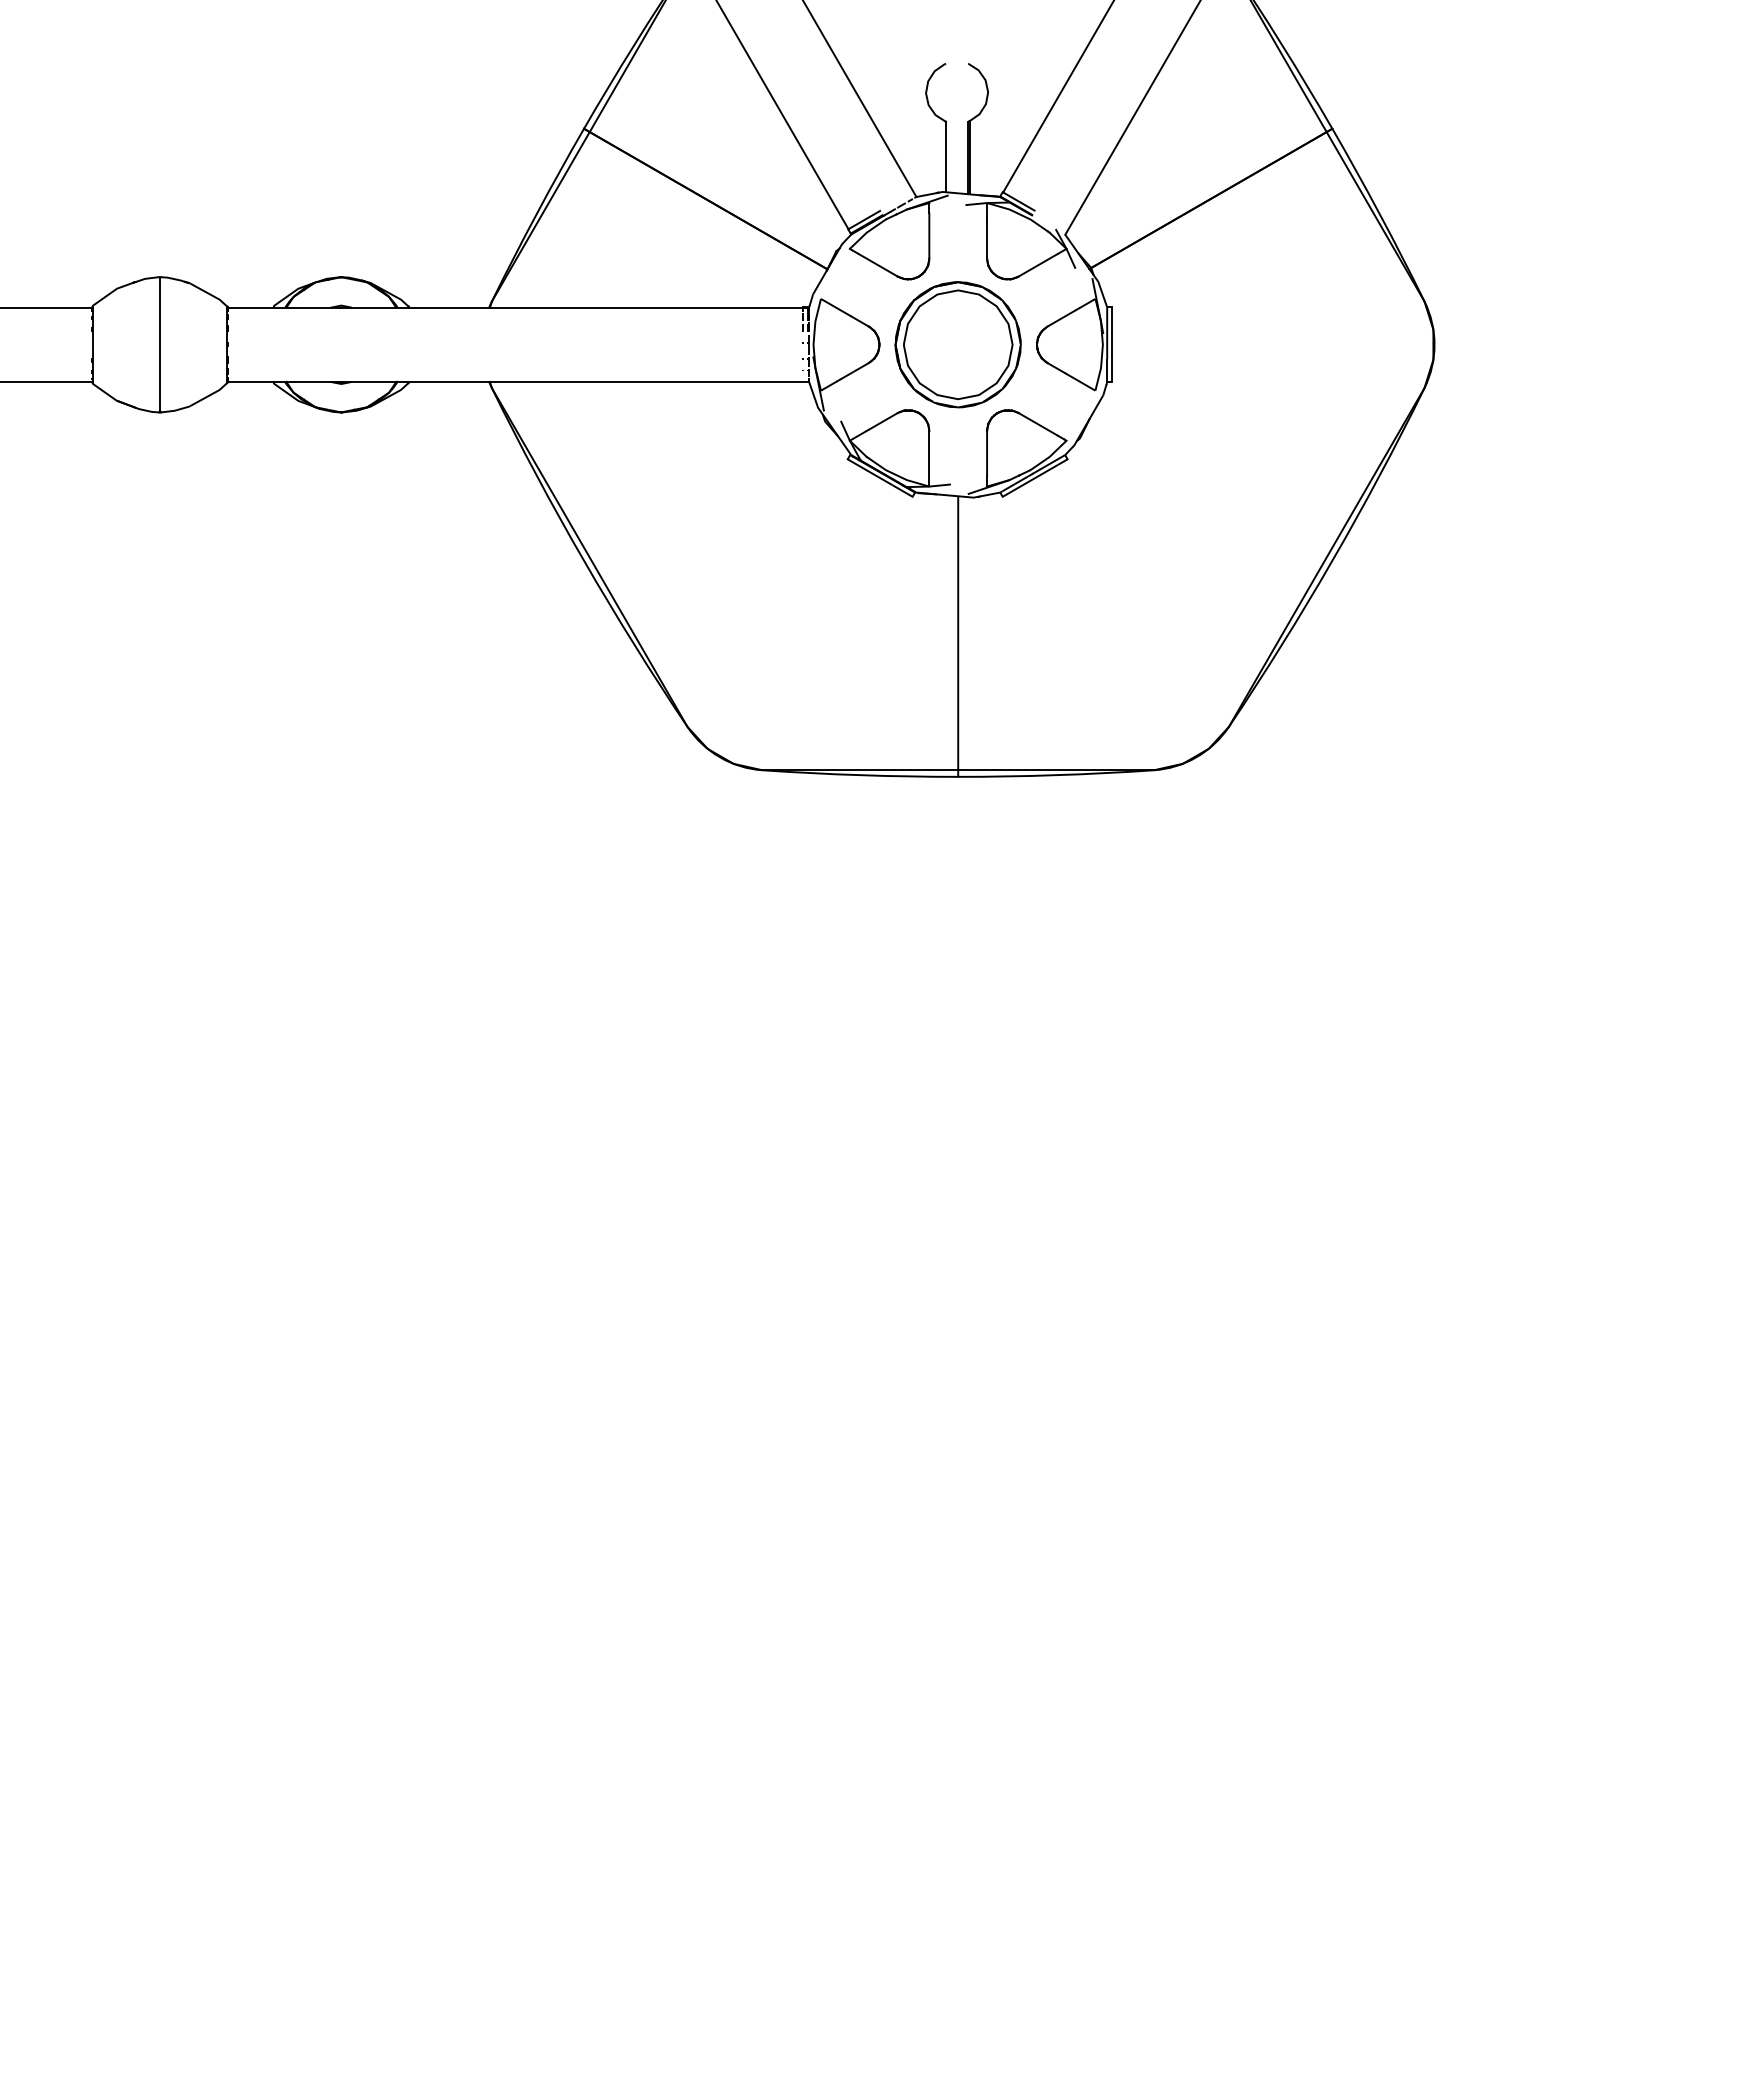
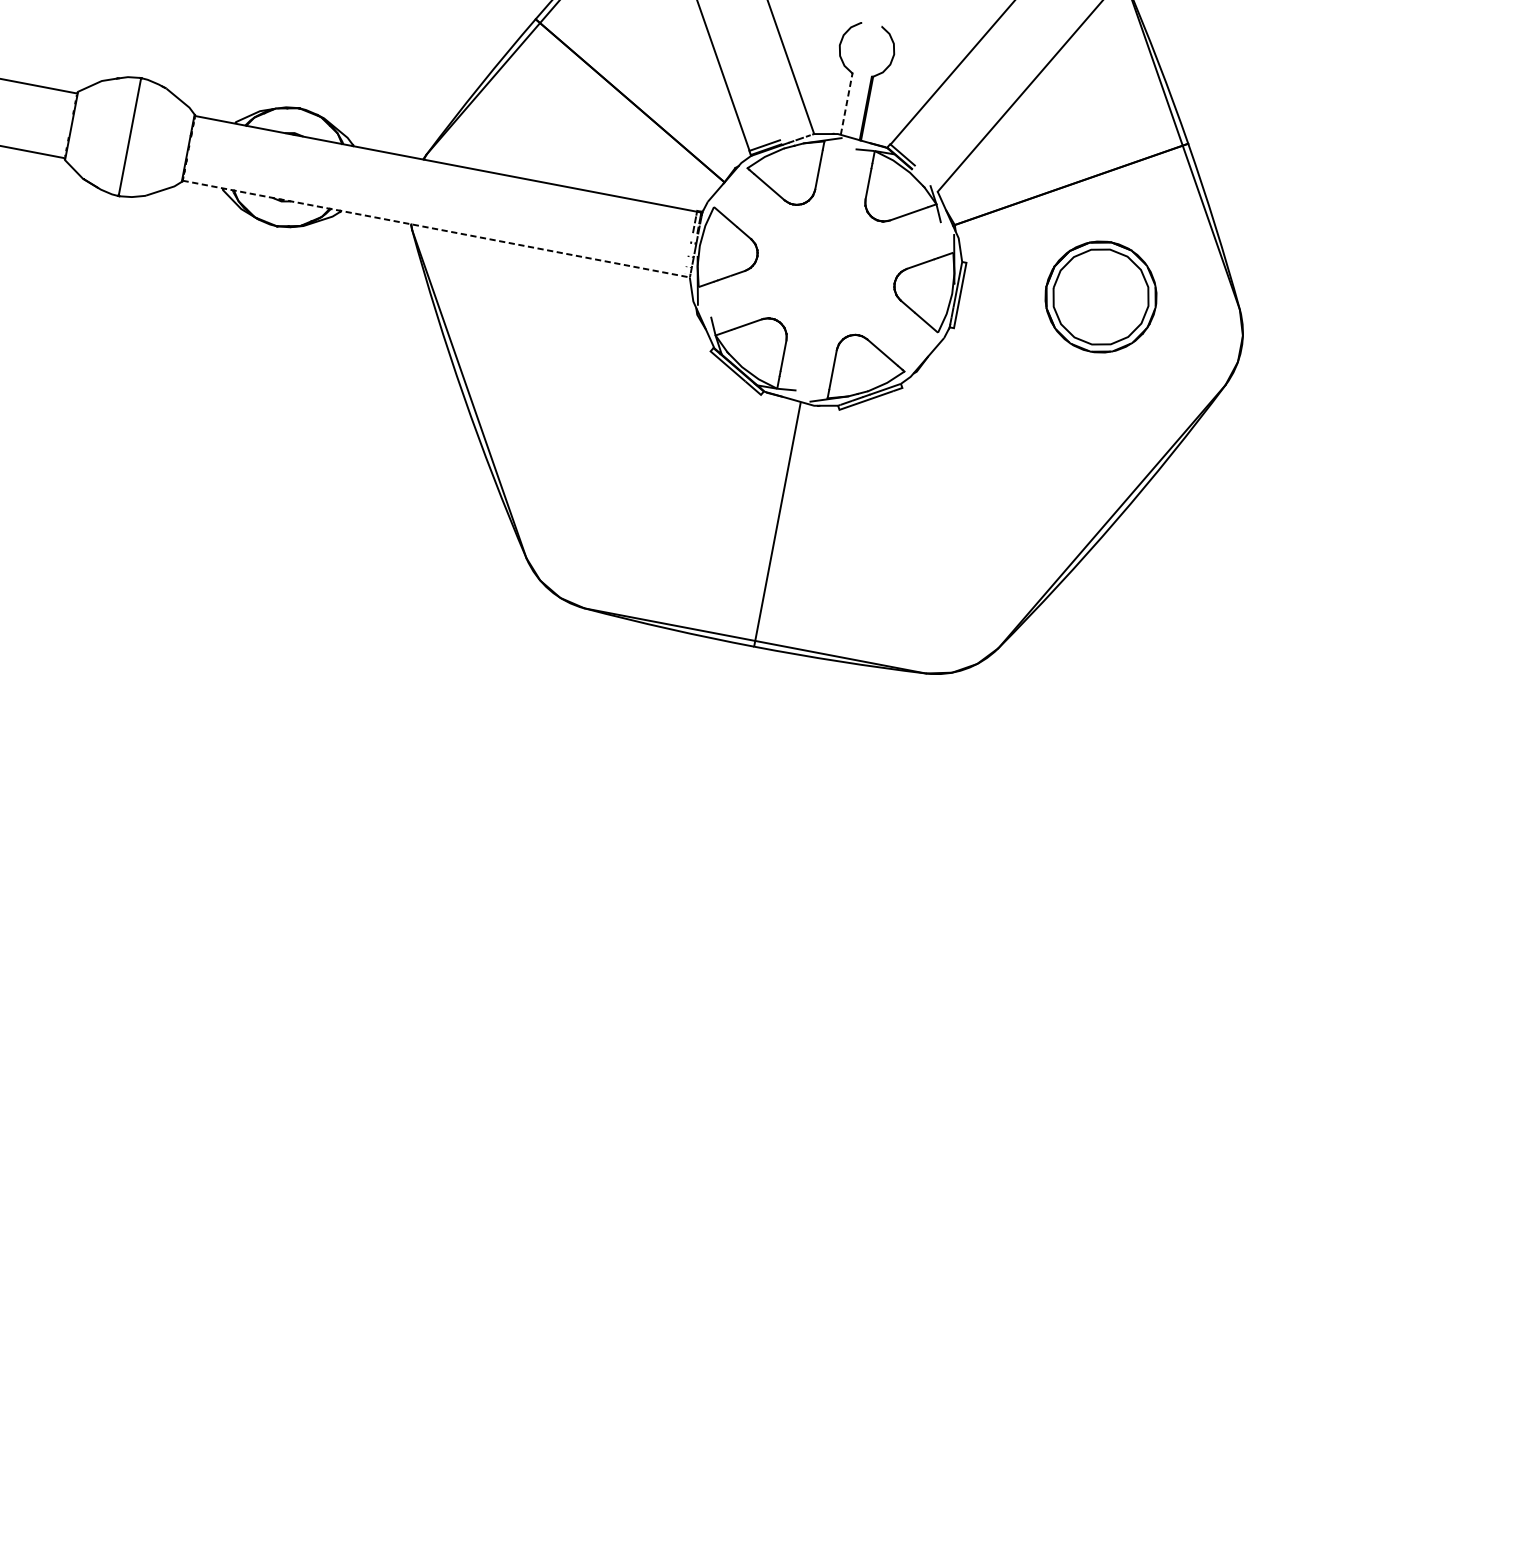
line: (946, 156) -> (847, 103), solid -> dashed
part: (957, 344) -> (1100, 296), moved
line: (518, 381) -> (436, 228), solid -> dashed

